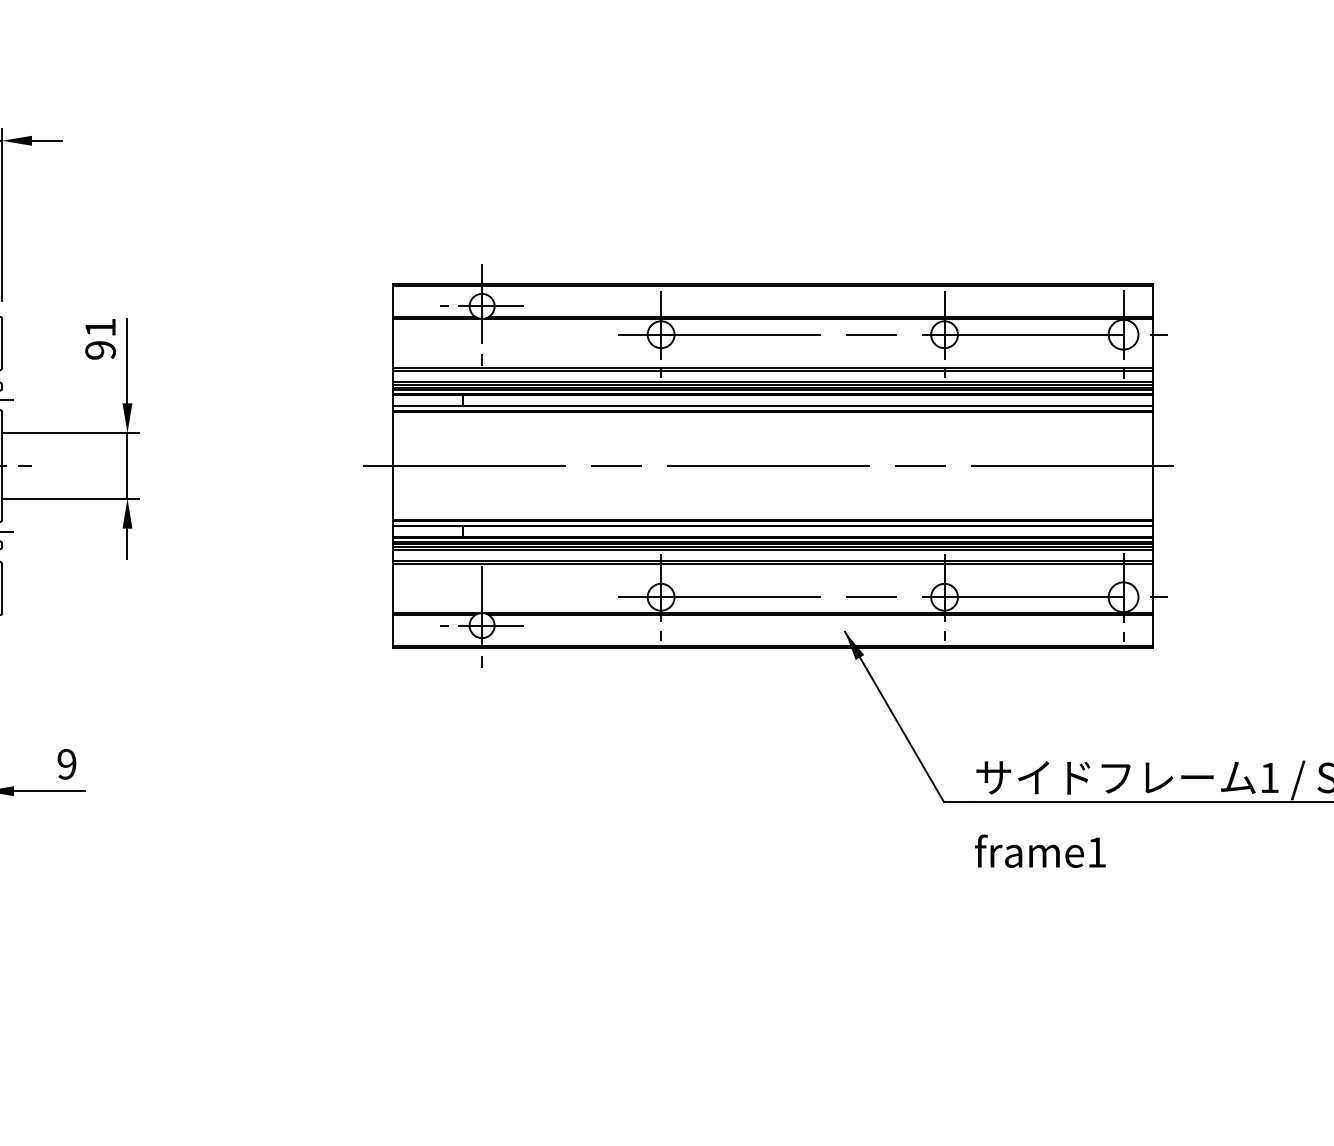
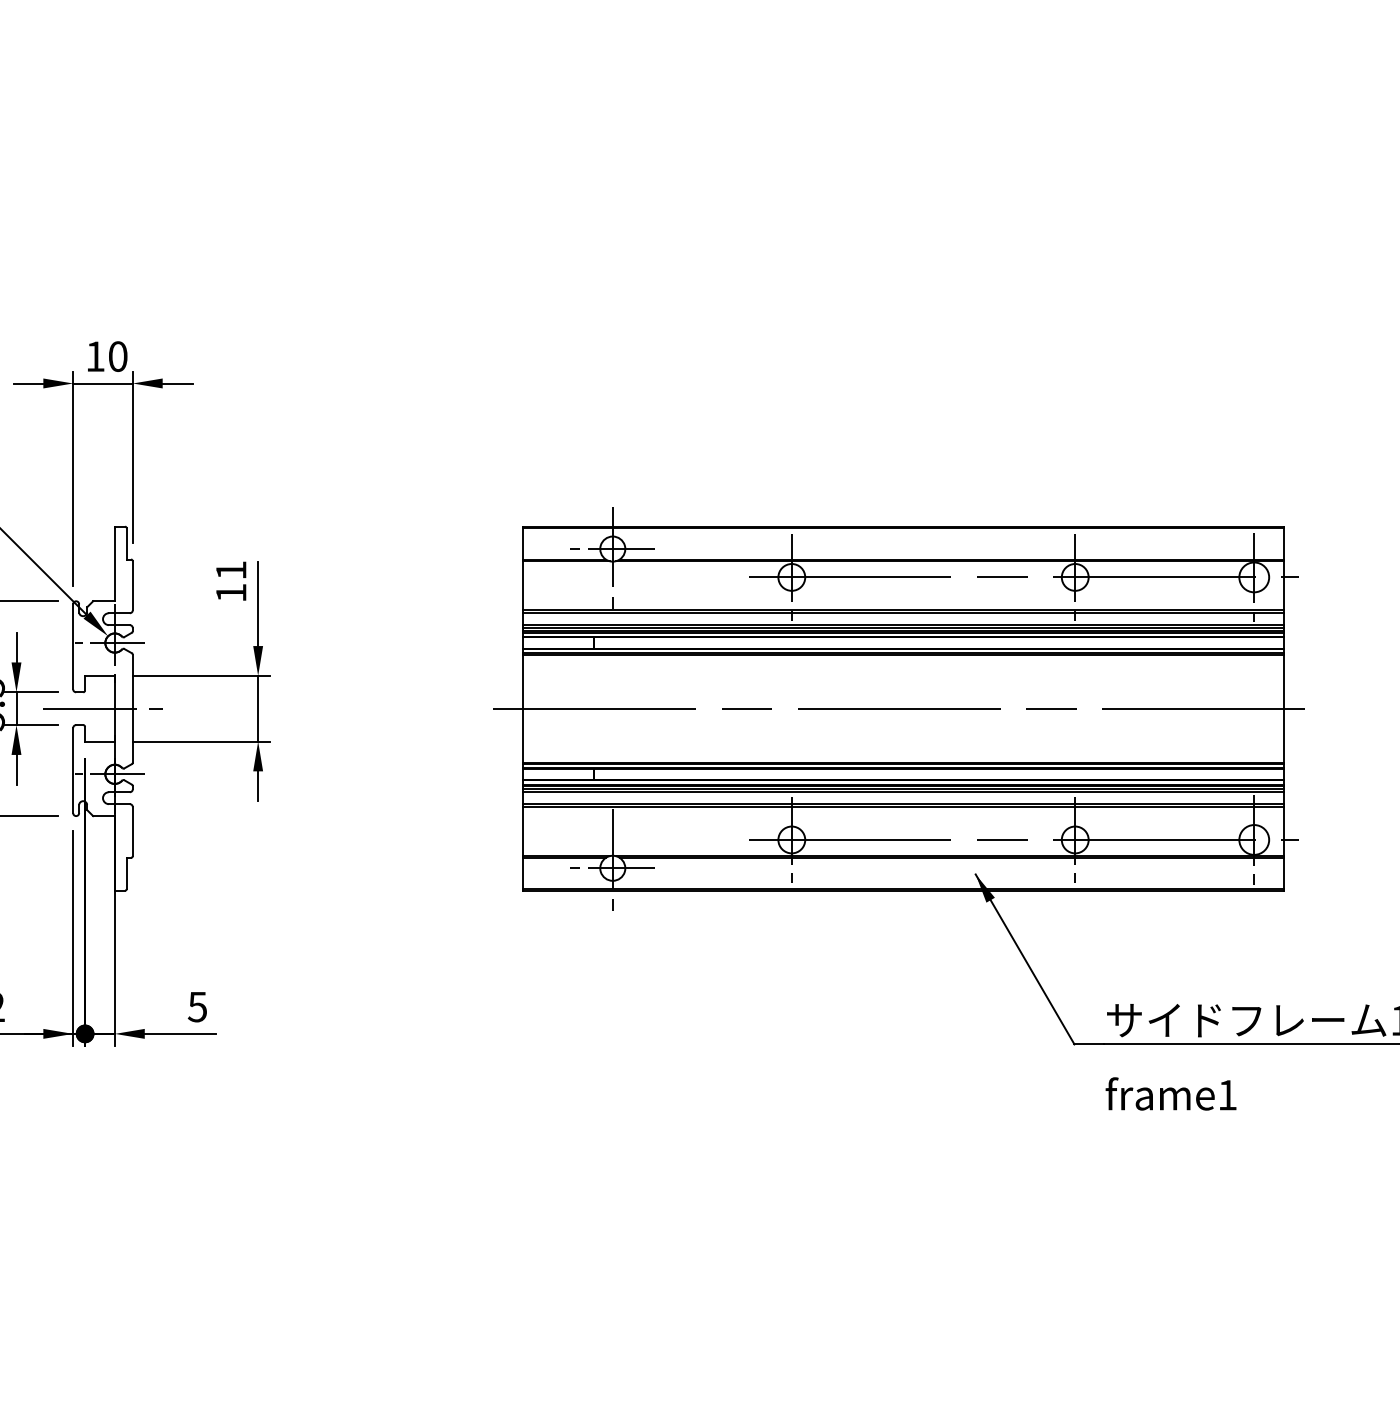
text: (99, 349) -> (230, 592), 91 -> 11
text: (65, 763) -> (196, 1006), 9 -> 5

